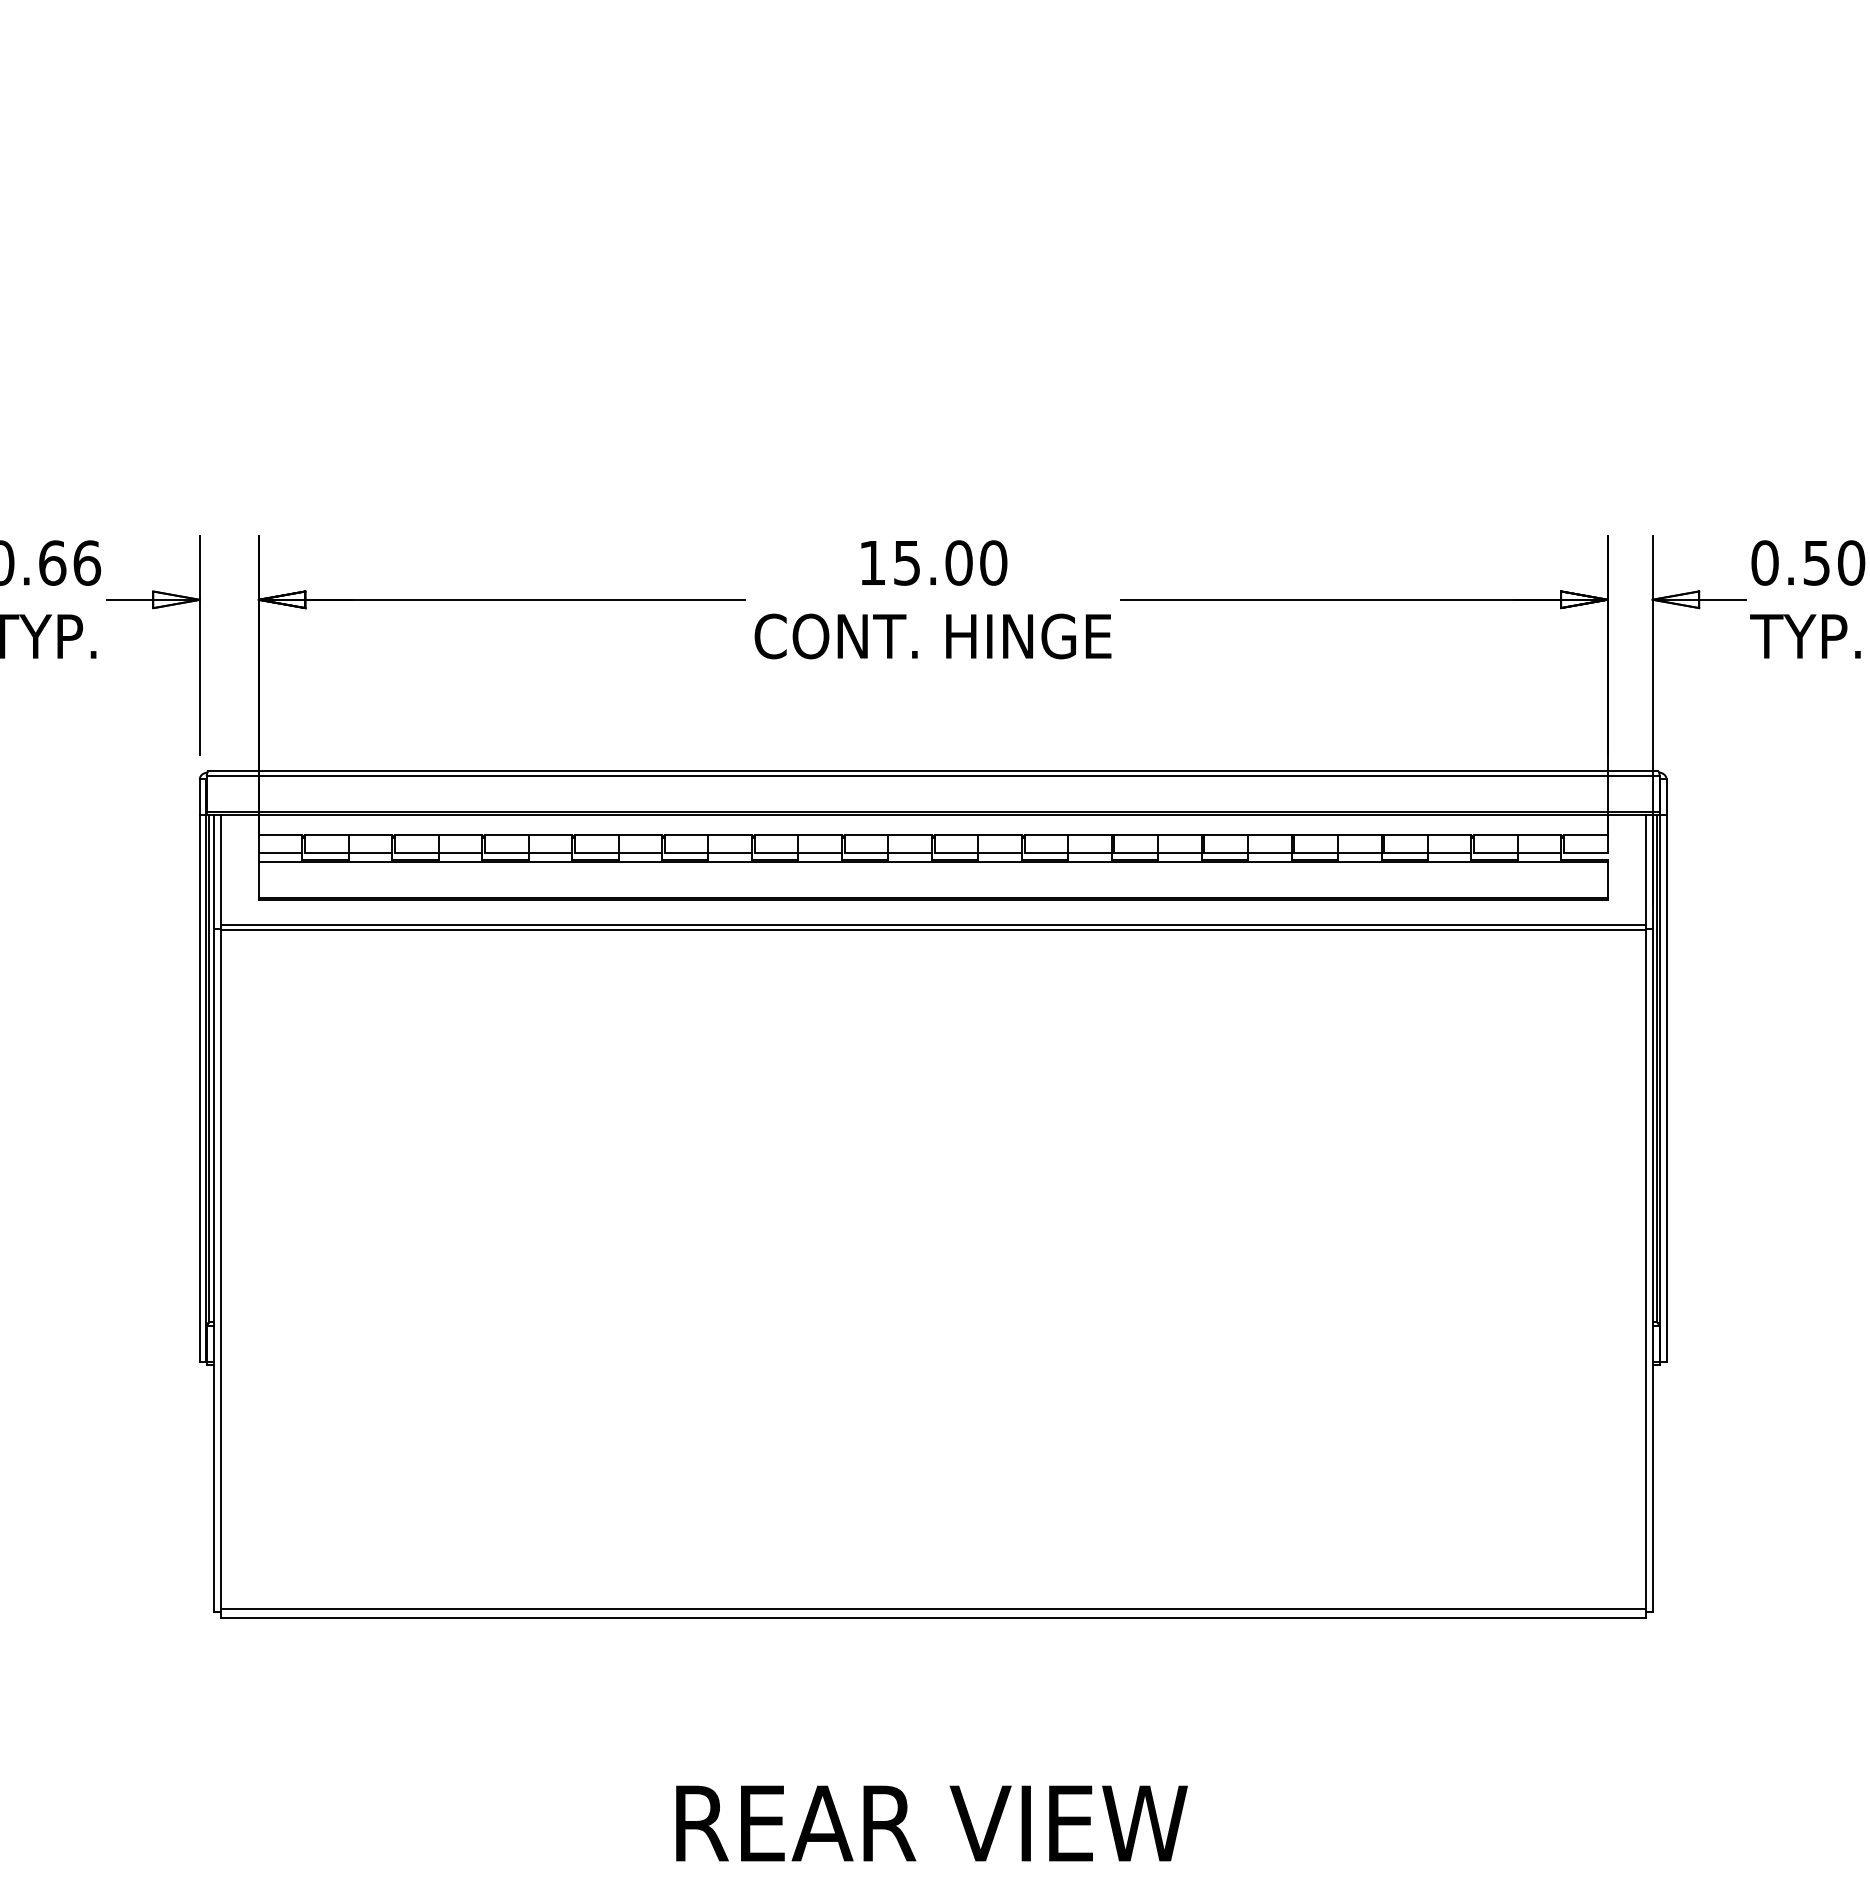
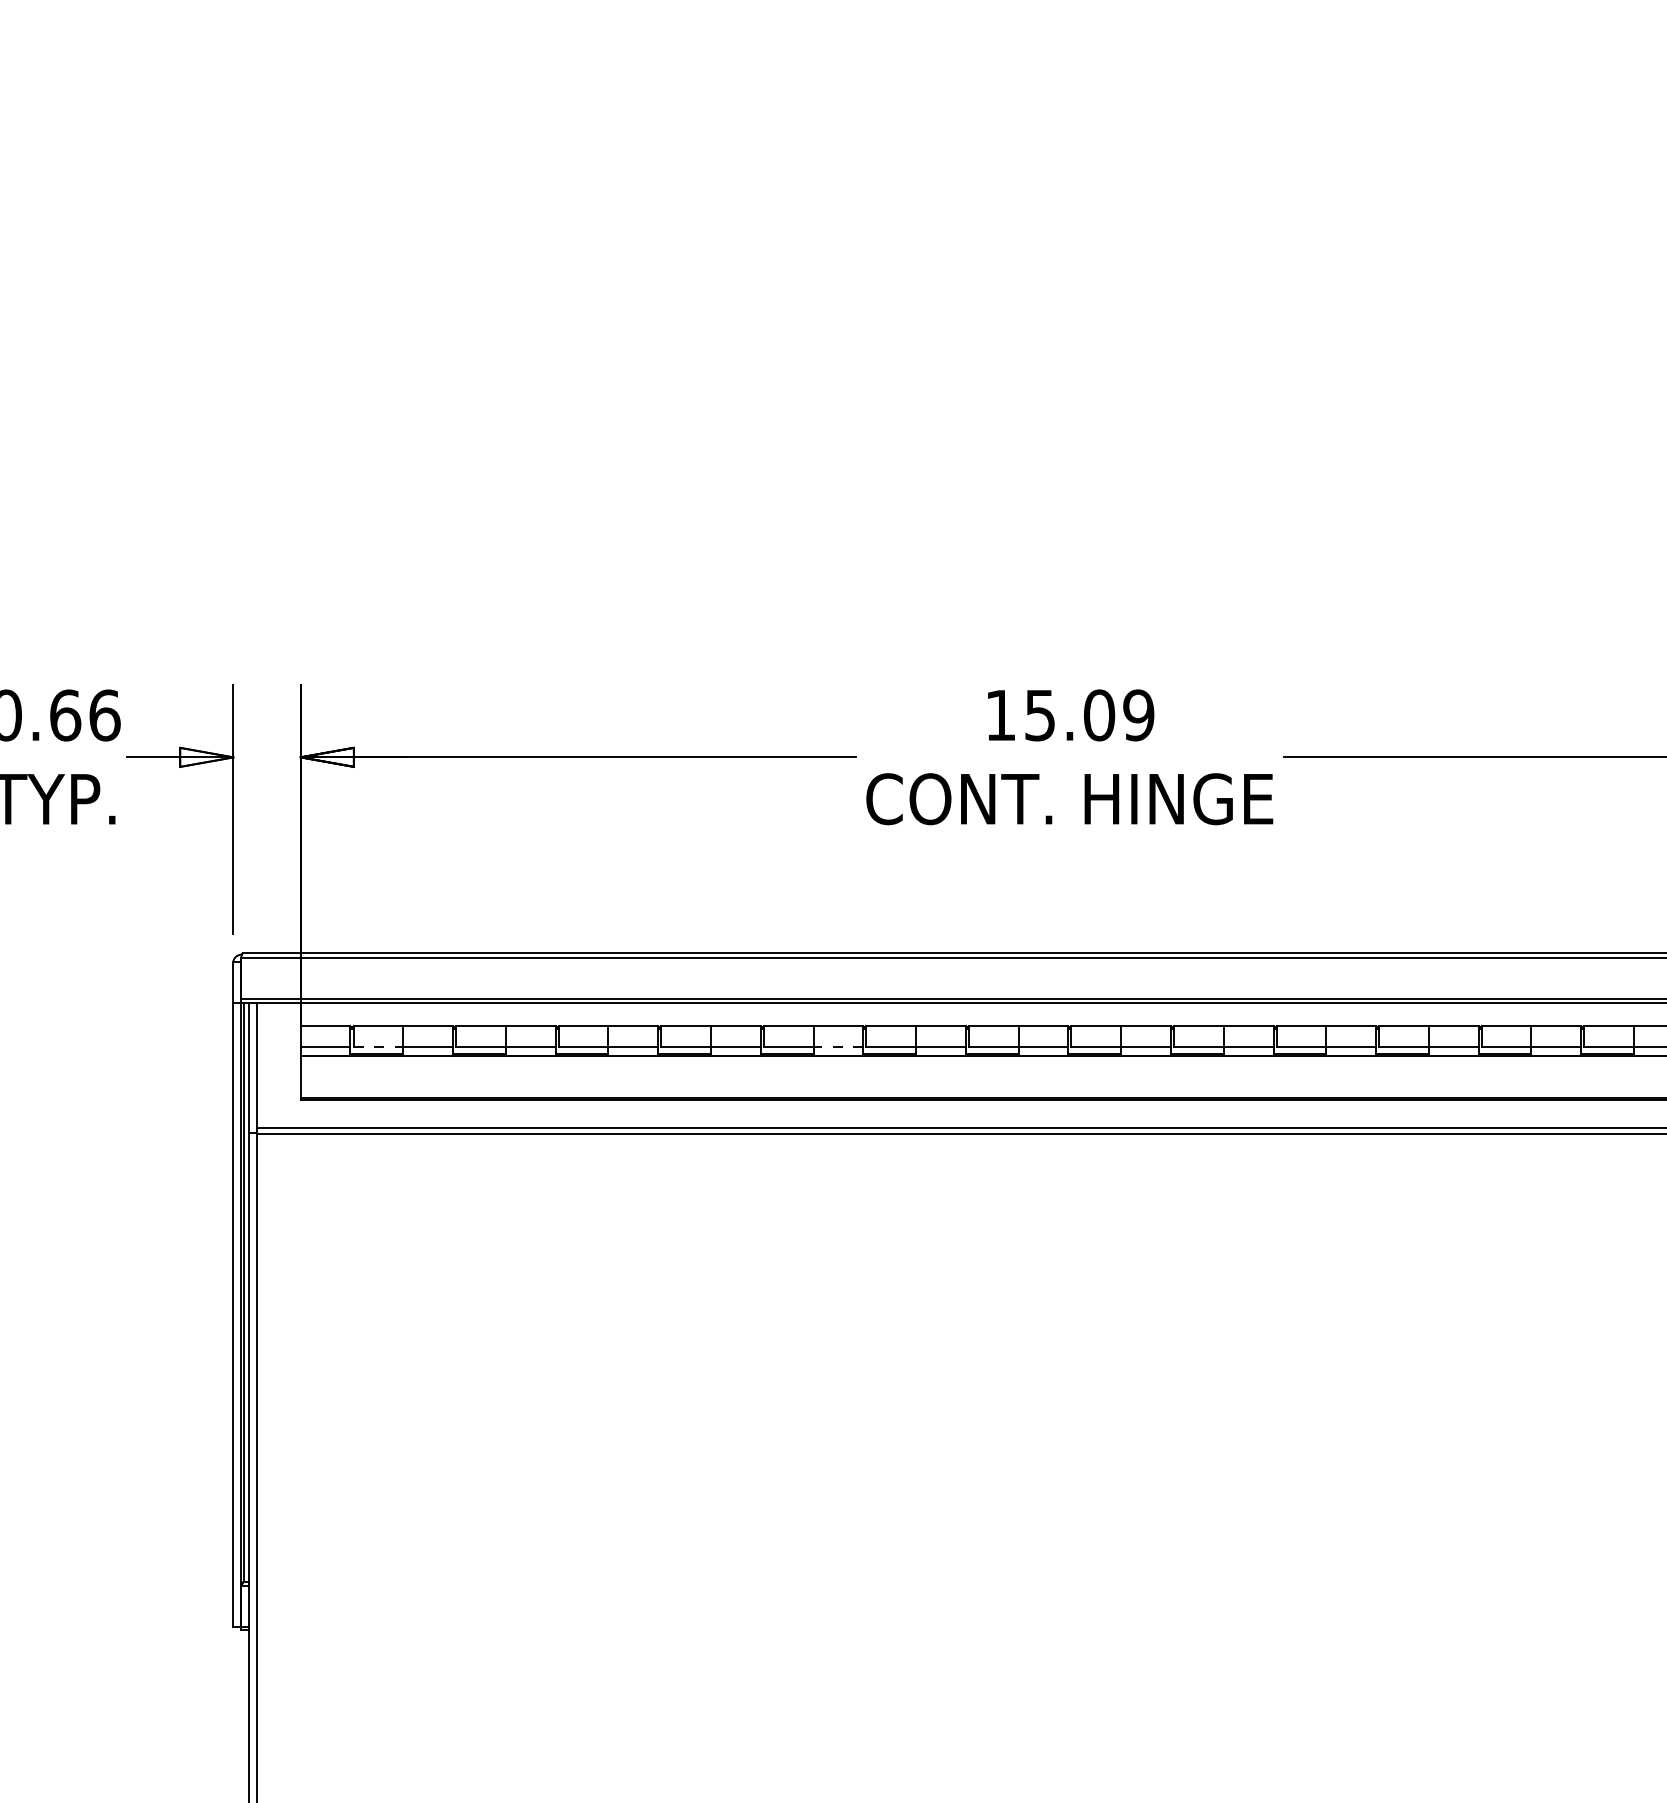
text: (993, 562) -> (1138, 714), 15.00 -> 15.09
line: (326, 853) -> (377, 1046), solid -> dashed
line: (730, 853) -> (838, 1046), solid -> dashed

